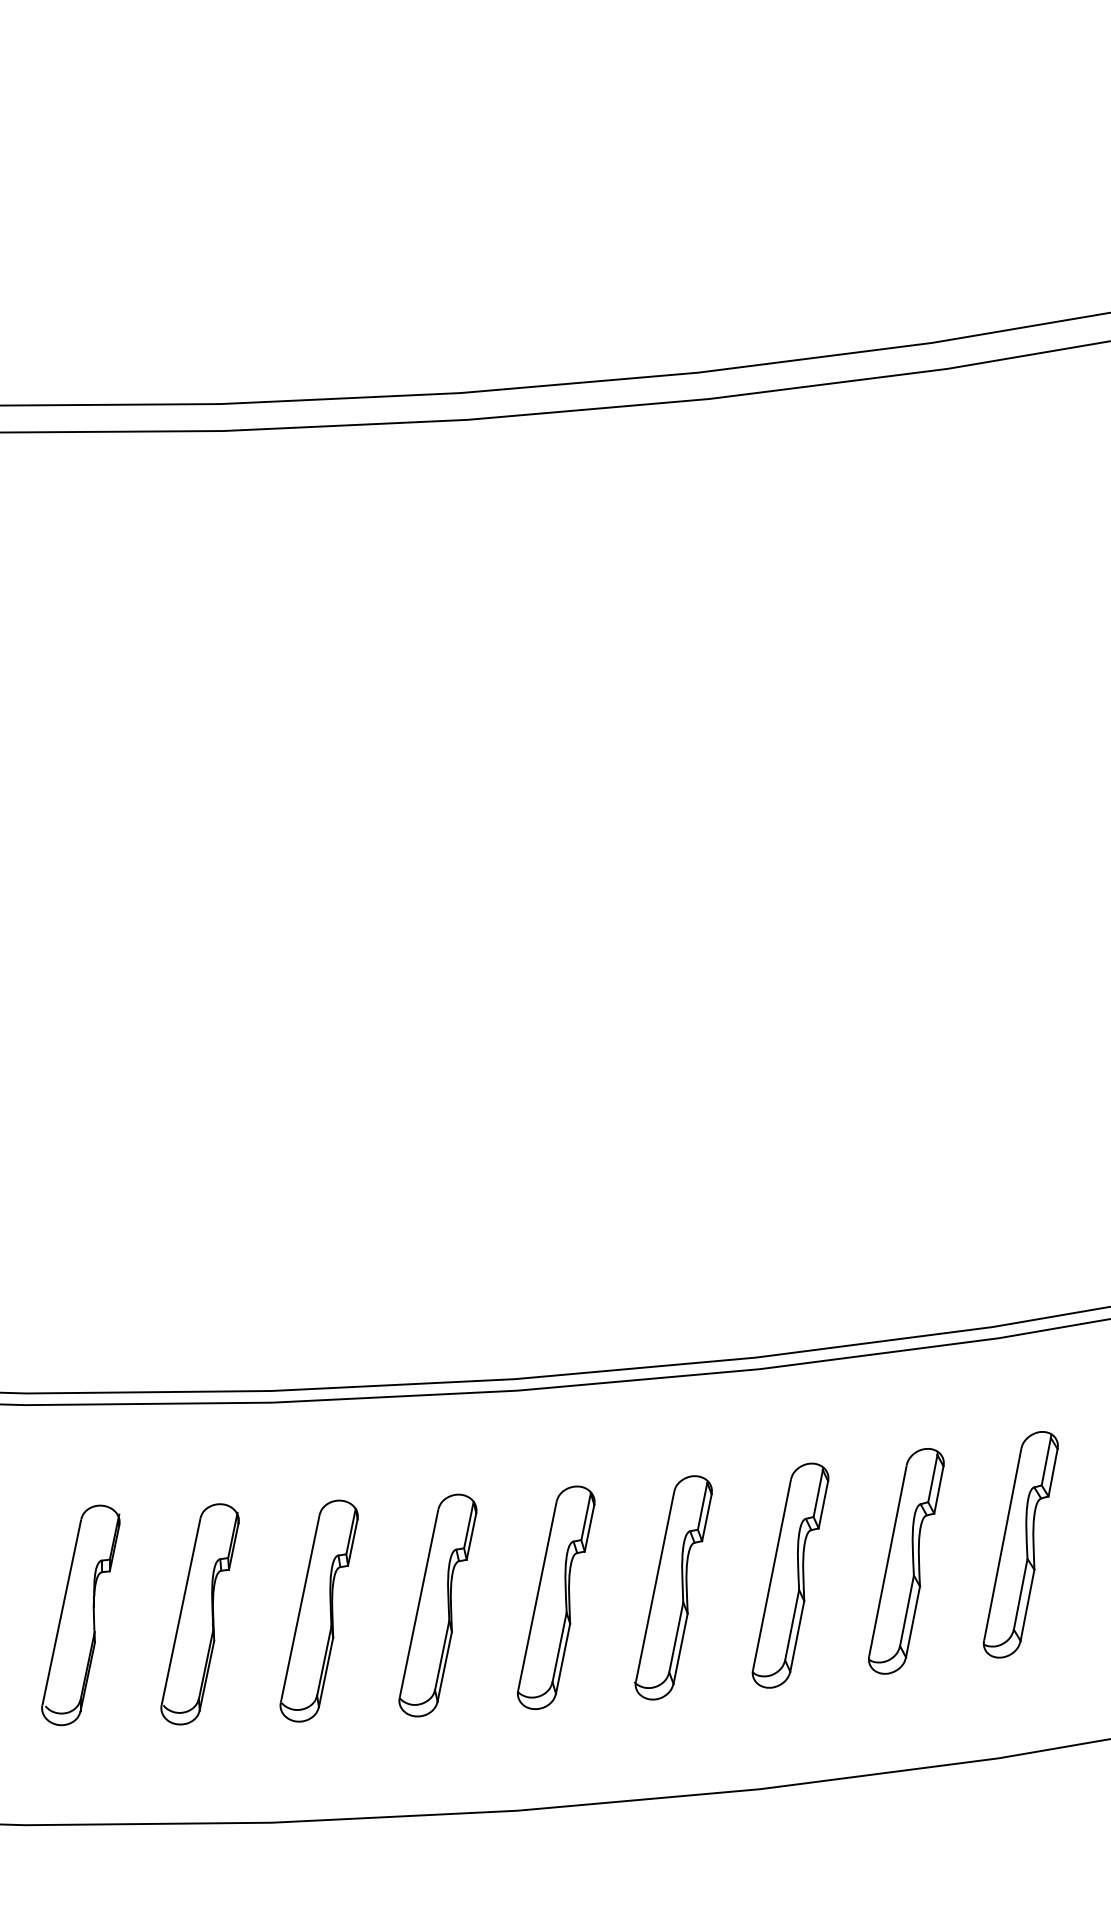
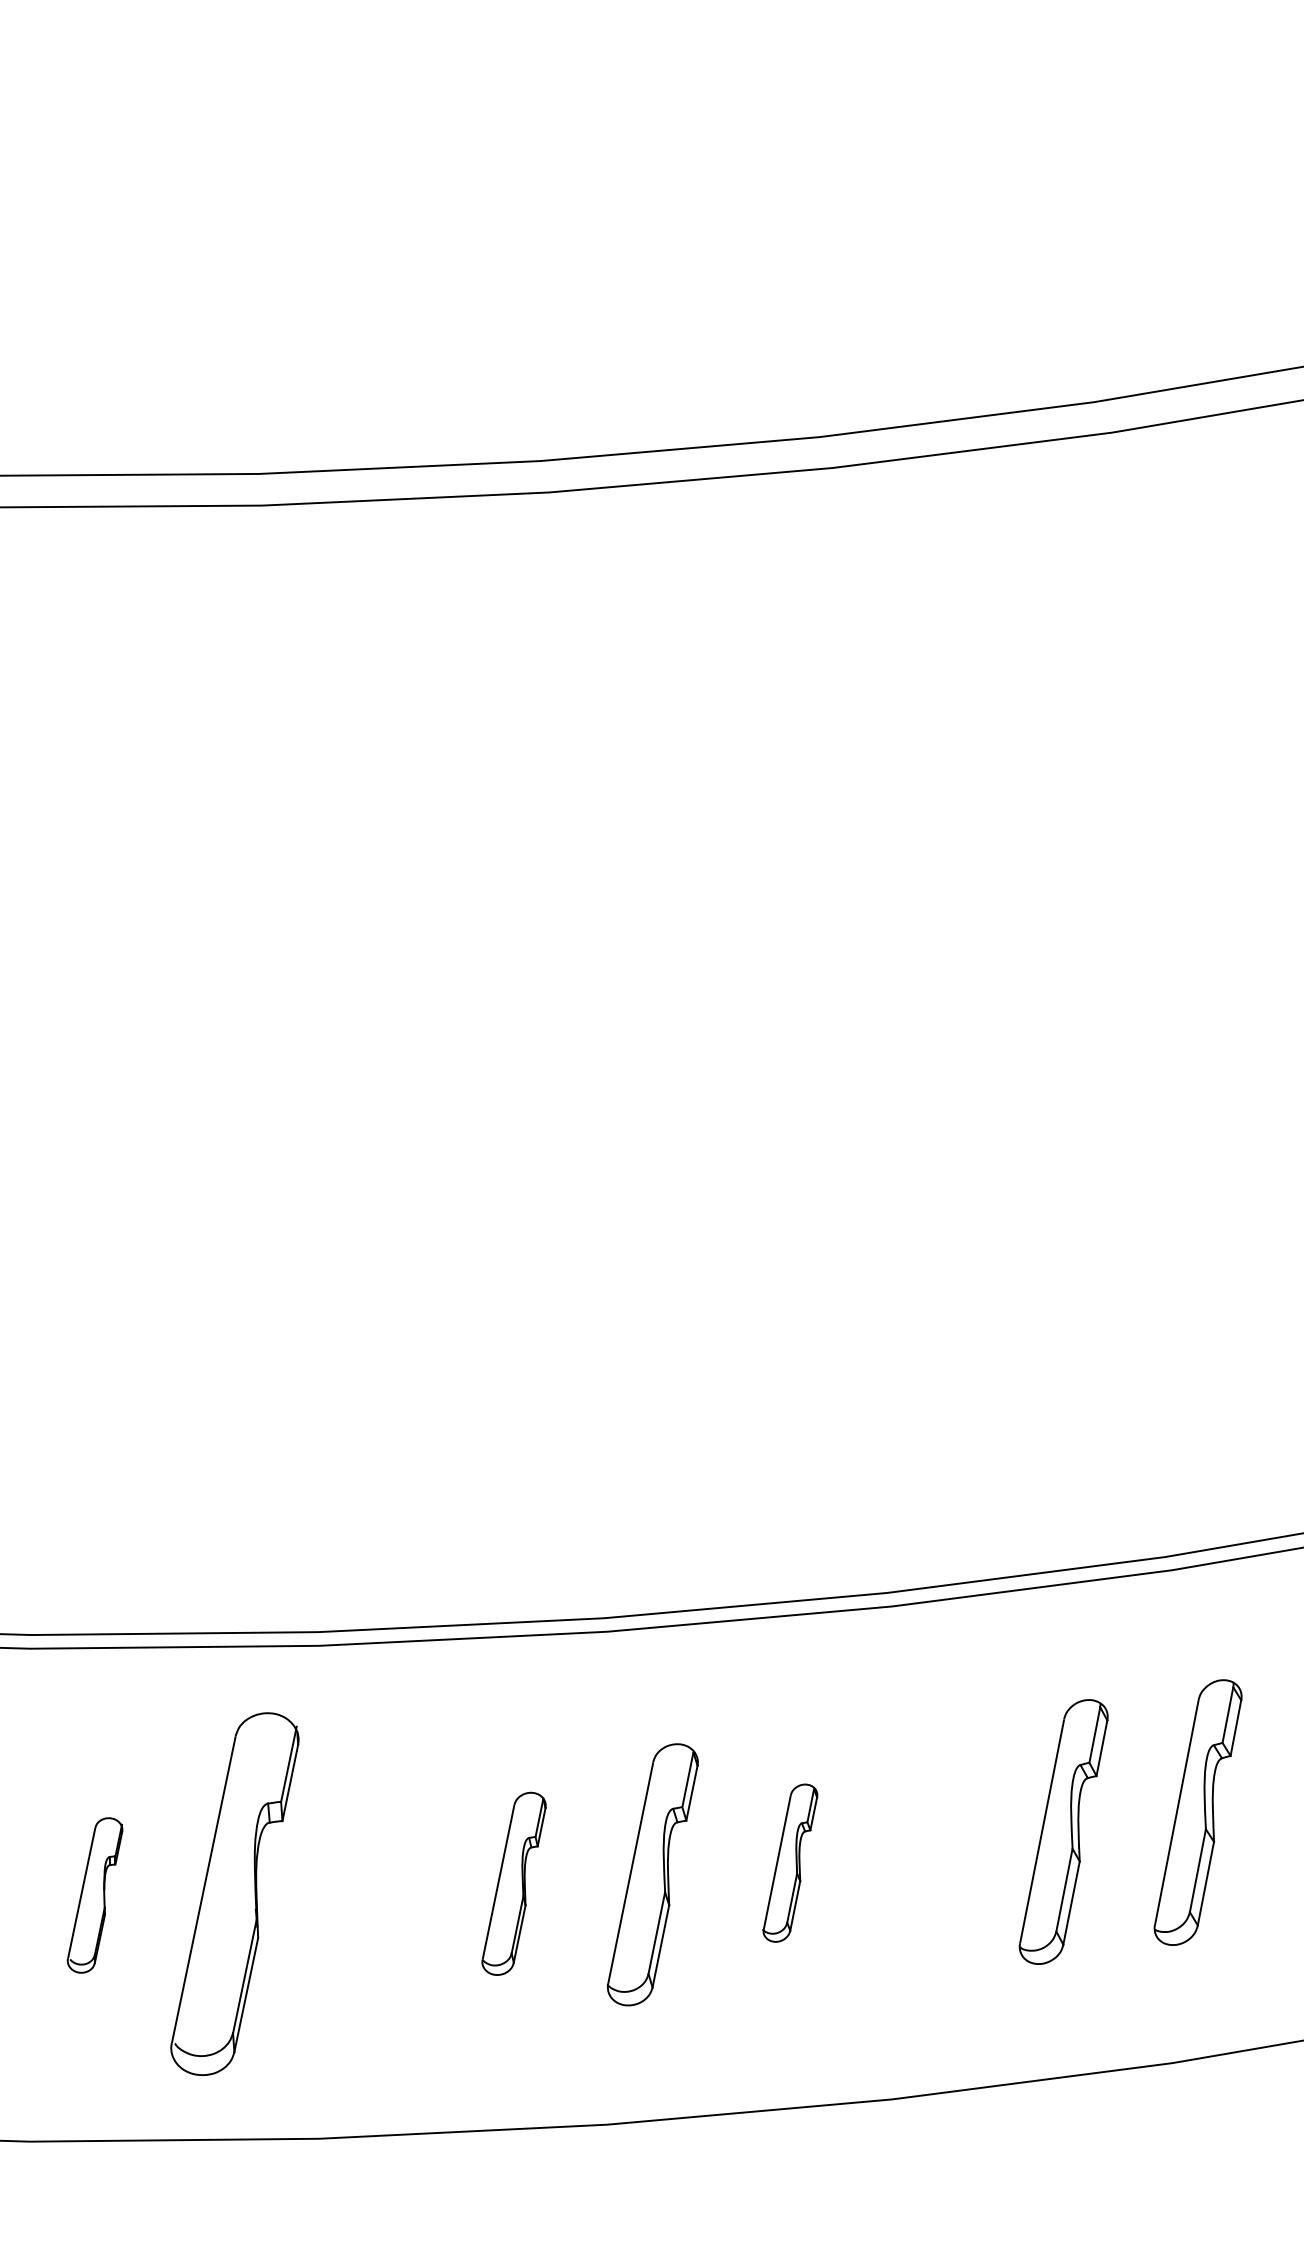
part: (790, 1575) -> (927, 1848), removed
part: (672, 1587) -> (789, 1862), size x0.6
part: (437, 1605) -> (513, 1883), size x0.7
part: (318, 1610) -> (373, 1889), removed
part: (199, 1614) -> (234, 1894), size x1.4
part: (80, 1615) -> (94, 1895), size x0.6

